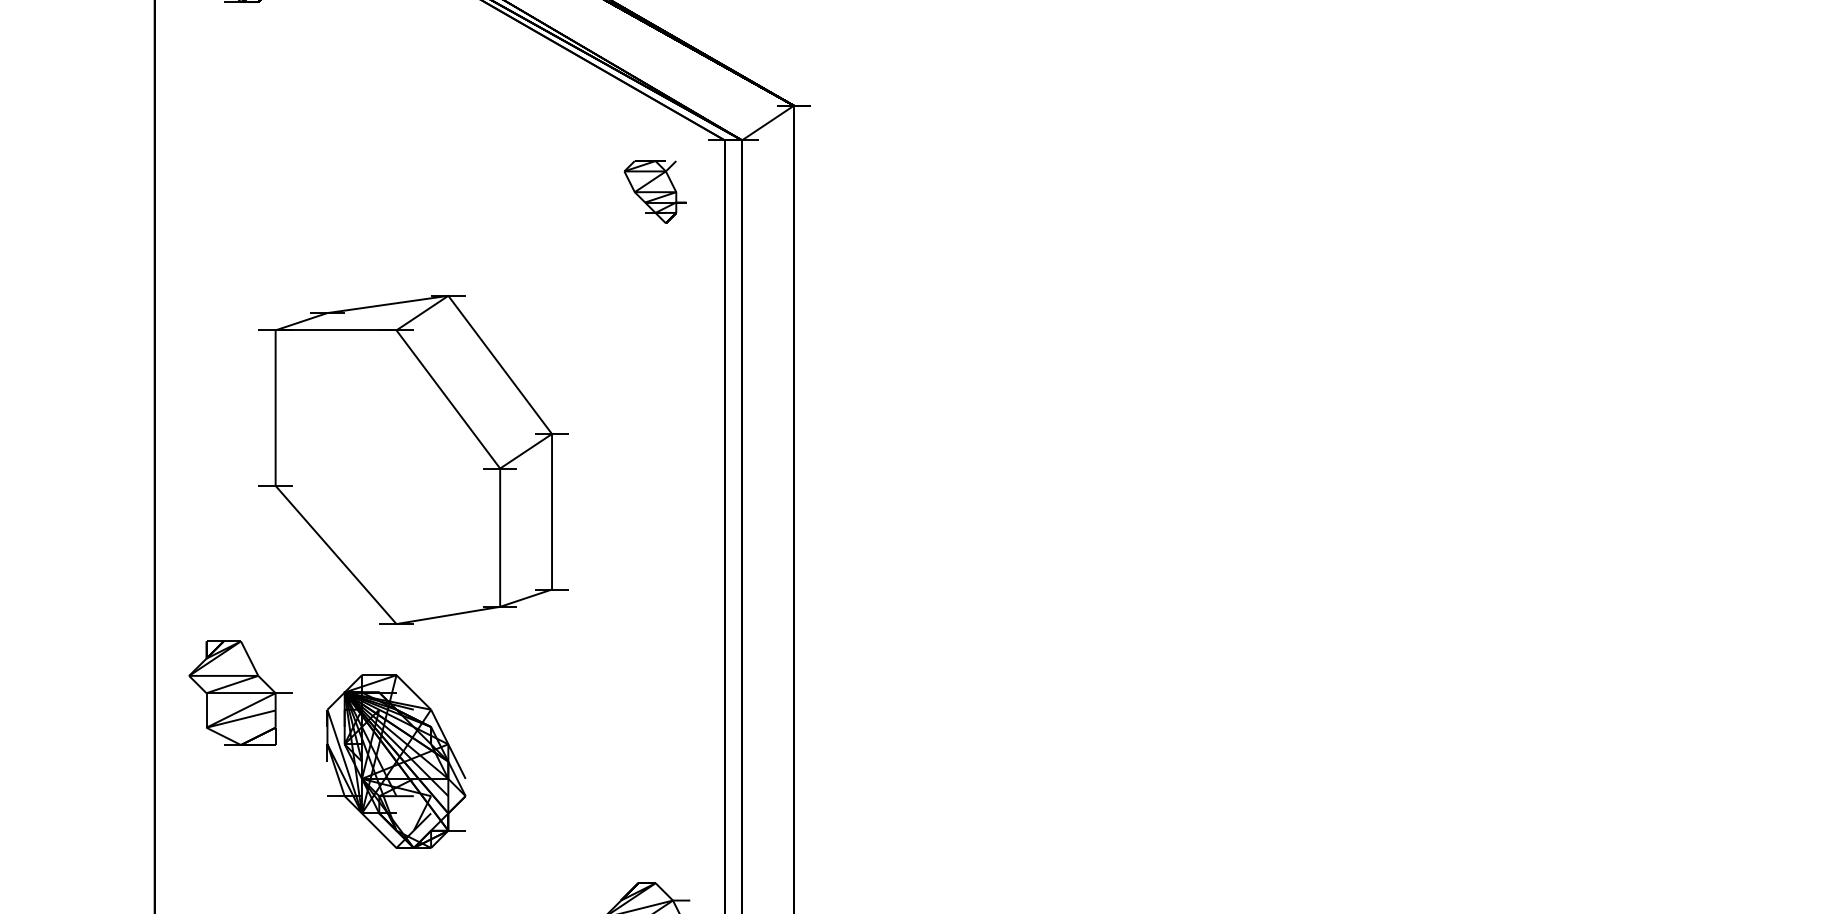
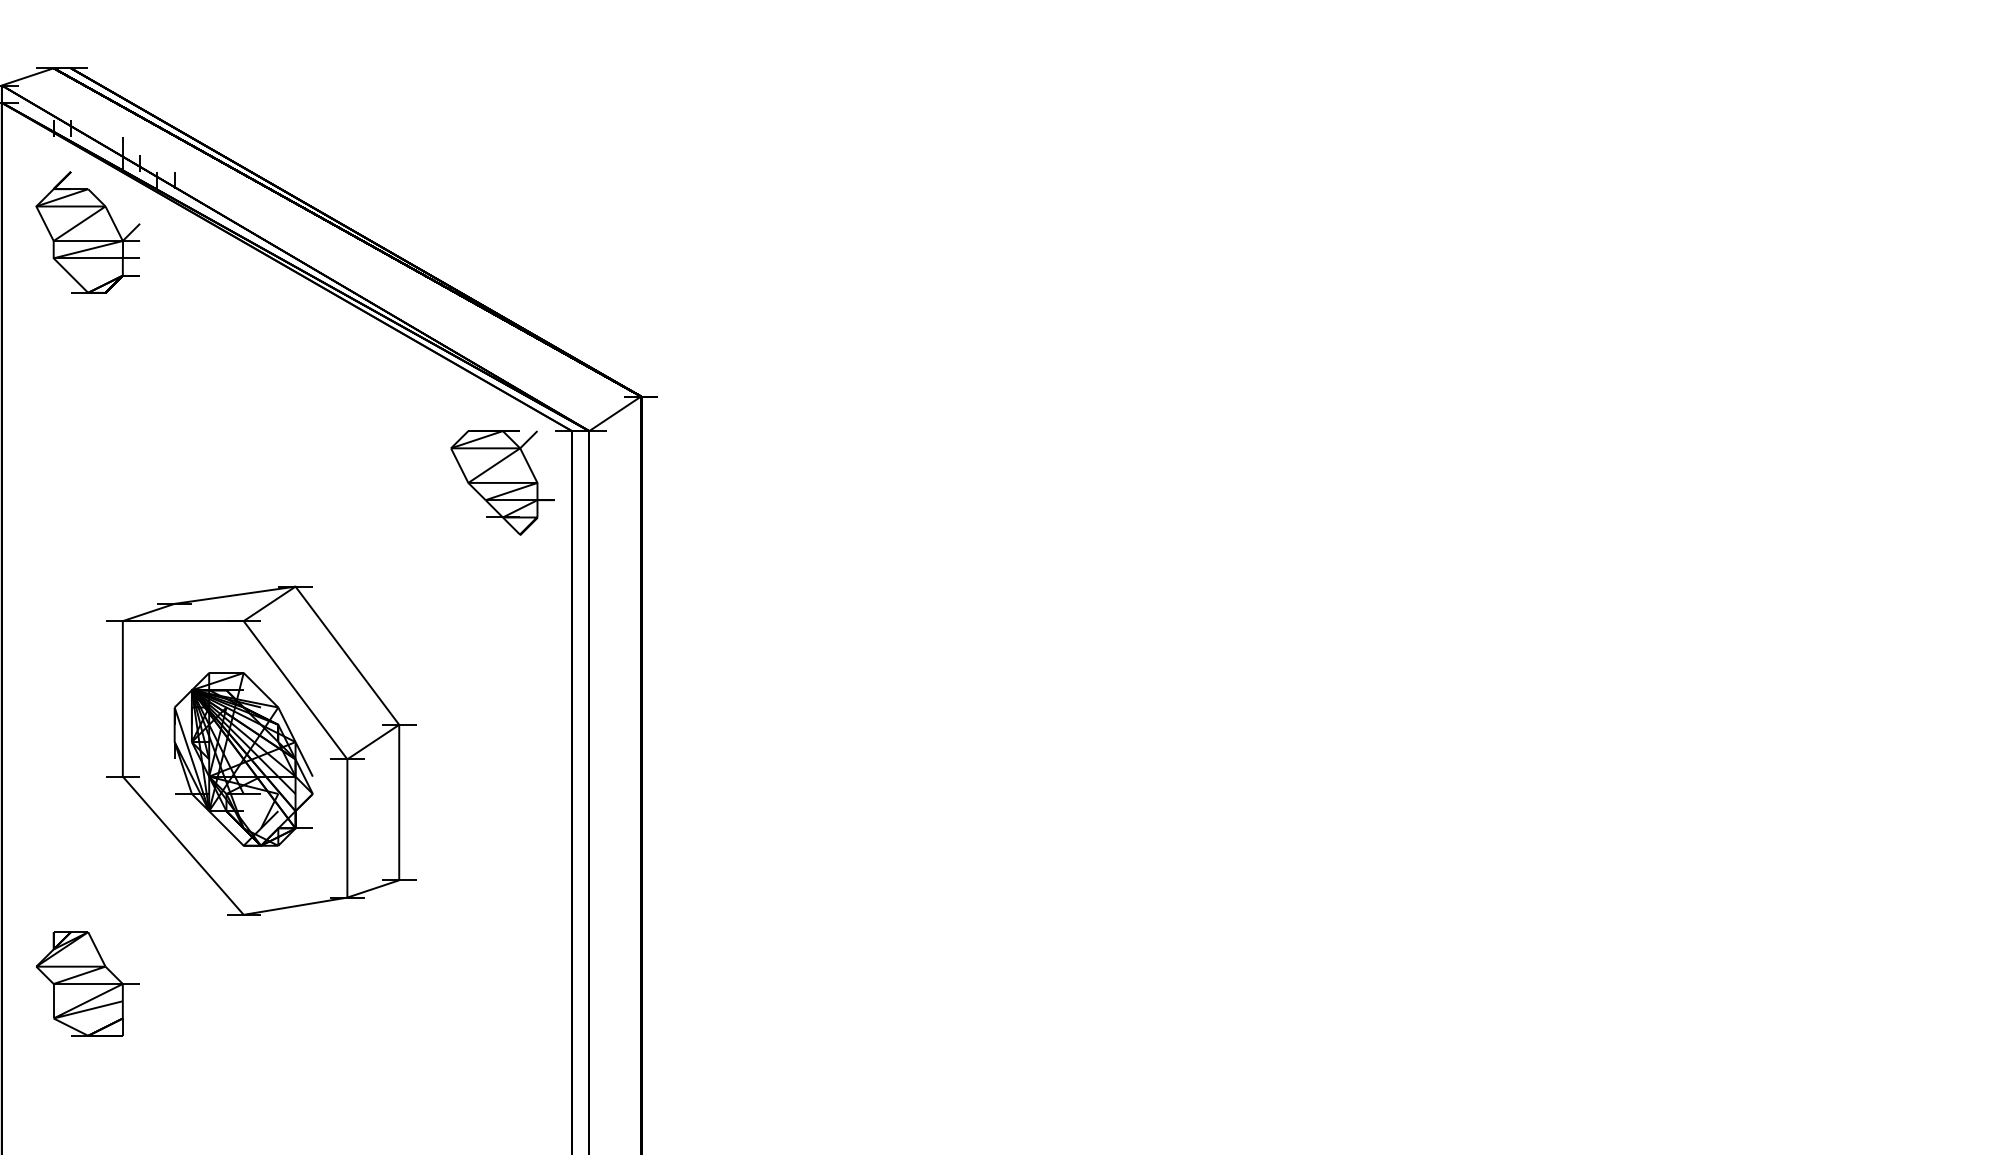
part: (655, 191) -> (502, 482), size x1.67
part: (396, 761) -> (243, 759), moved

